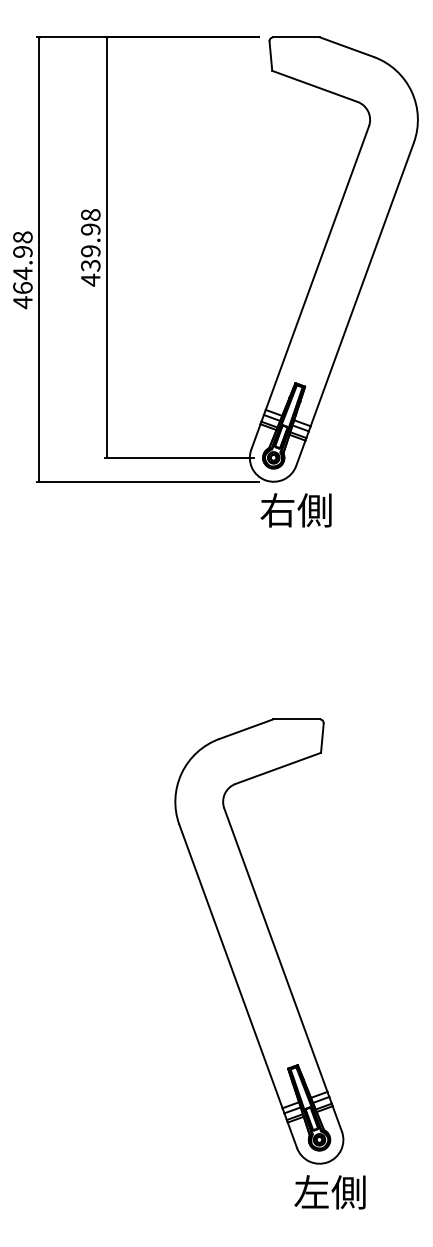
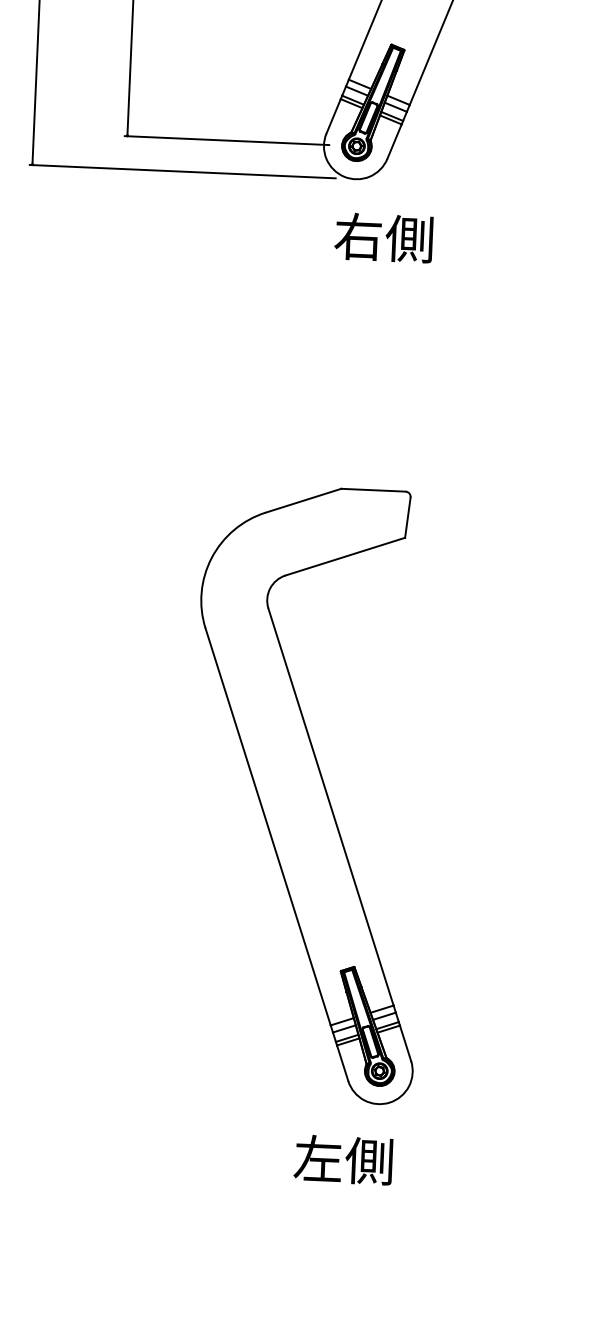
text: (295, 510) -> (382, 238), moved
part: (259, 941) -> (308, 794), moved
text: (329, 1192) -> (342, 1160), moved

